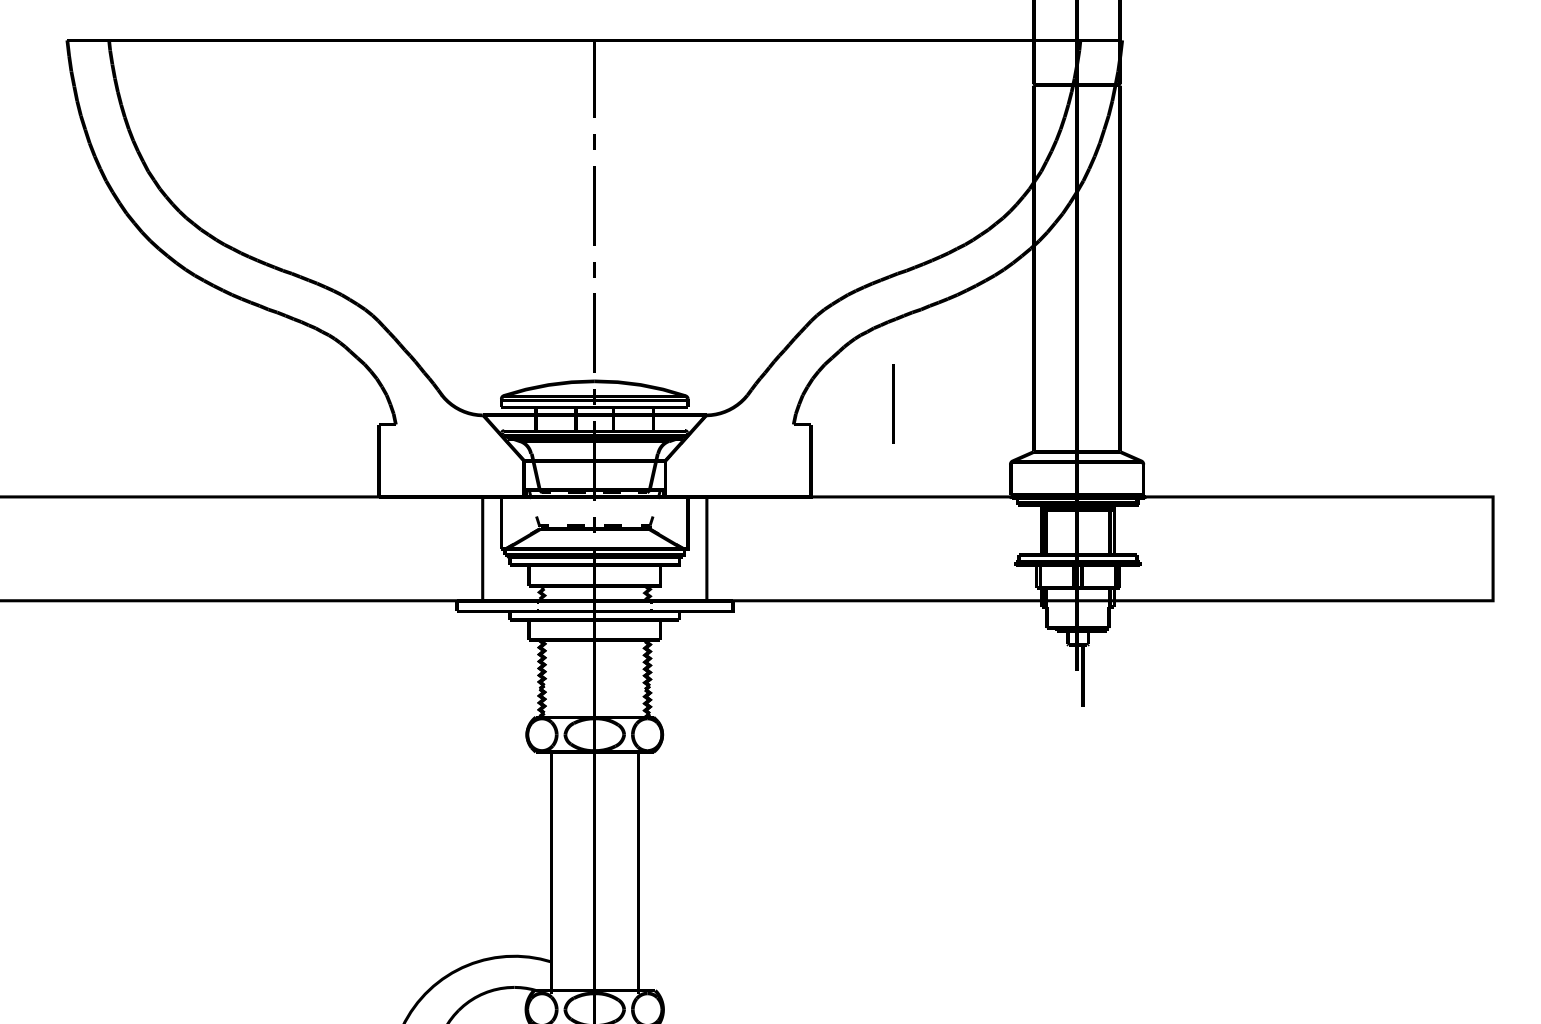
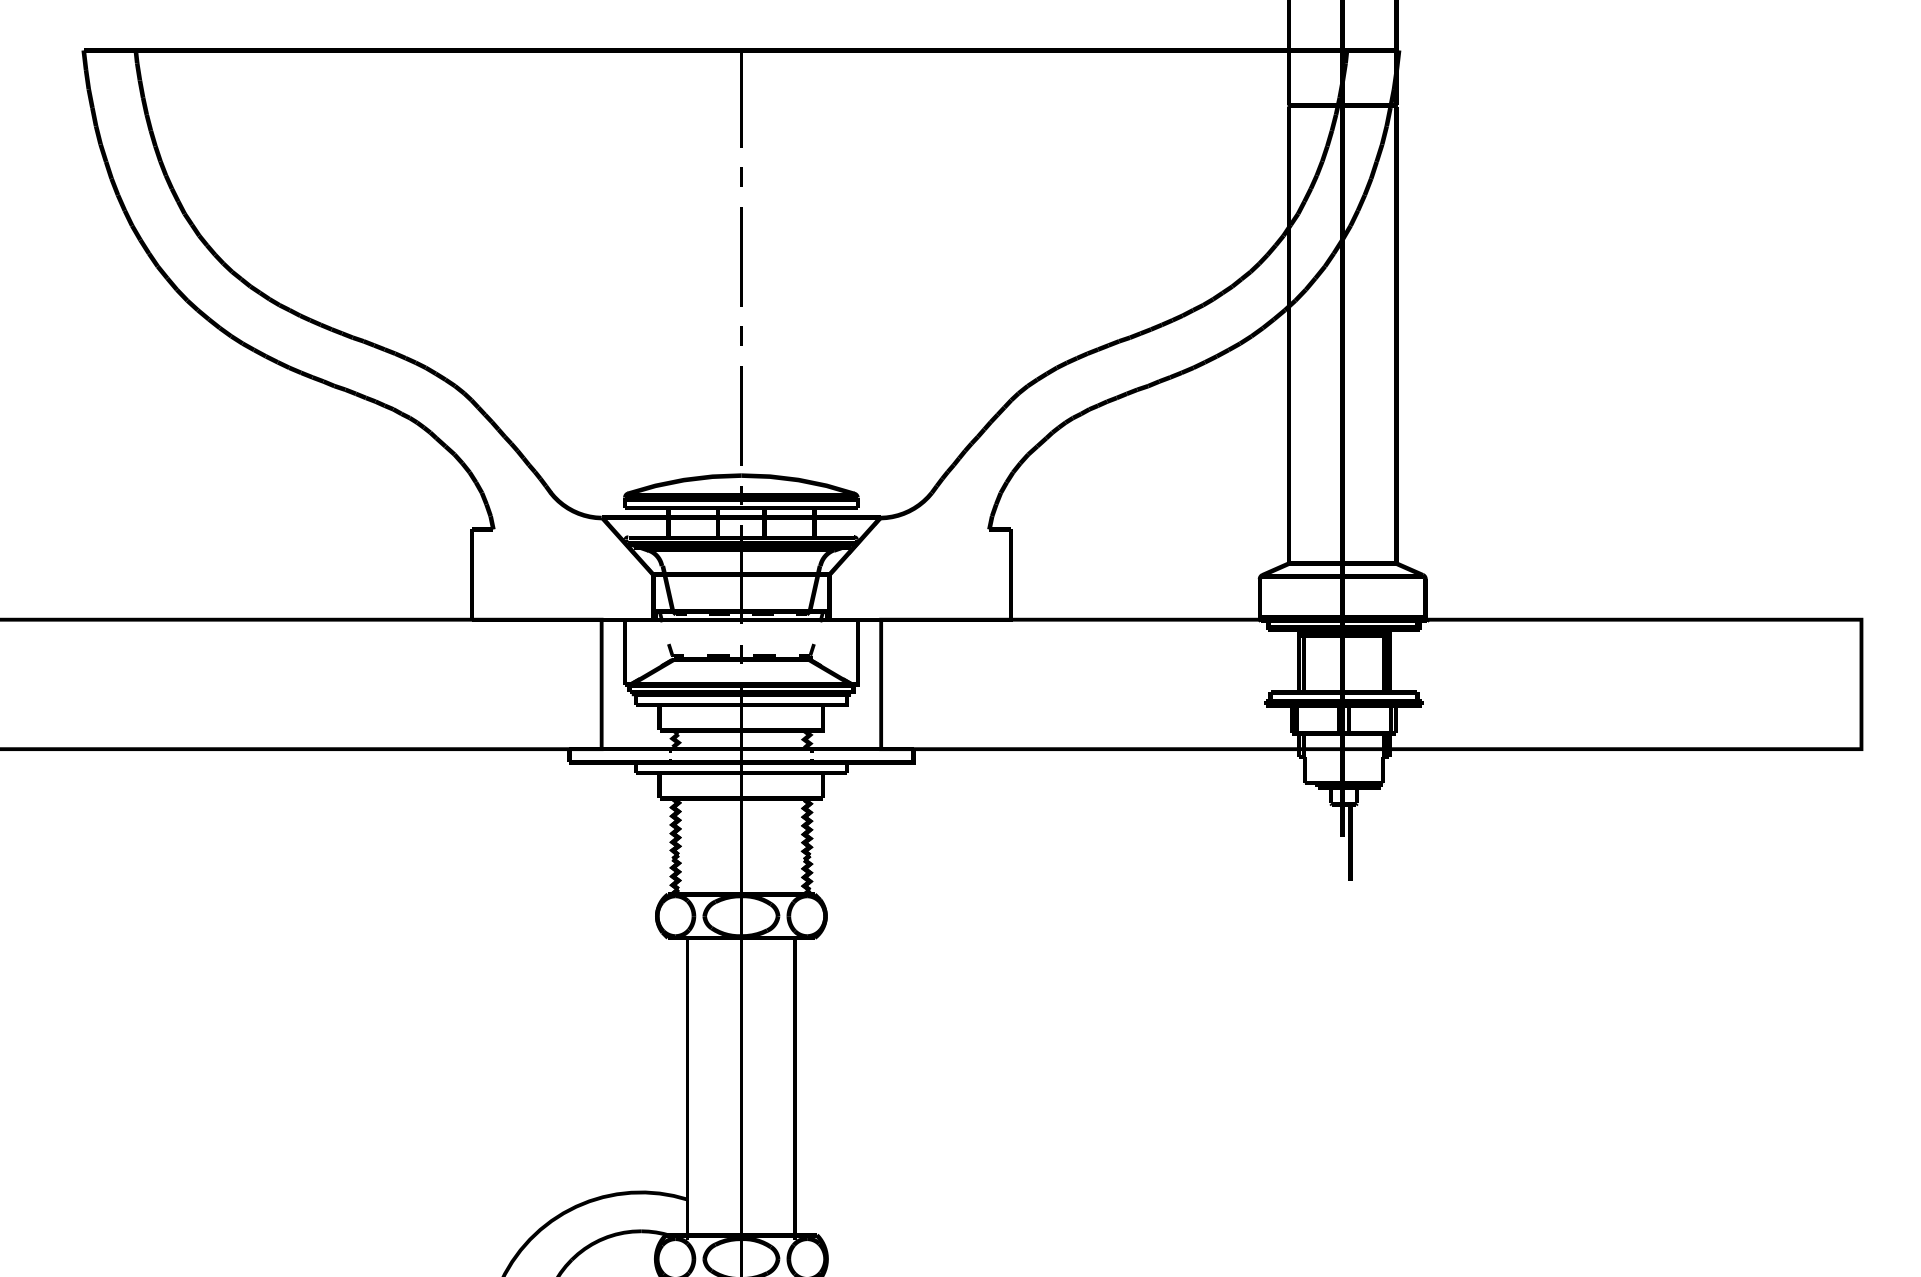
line: (894, 403) -> (1114, 503), removed

